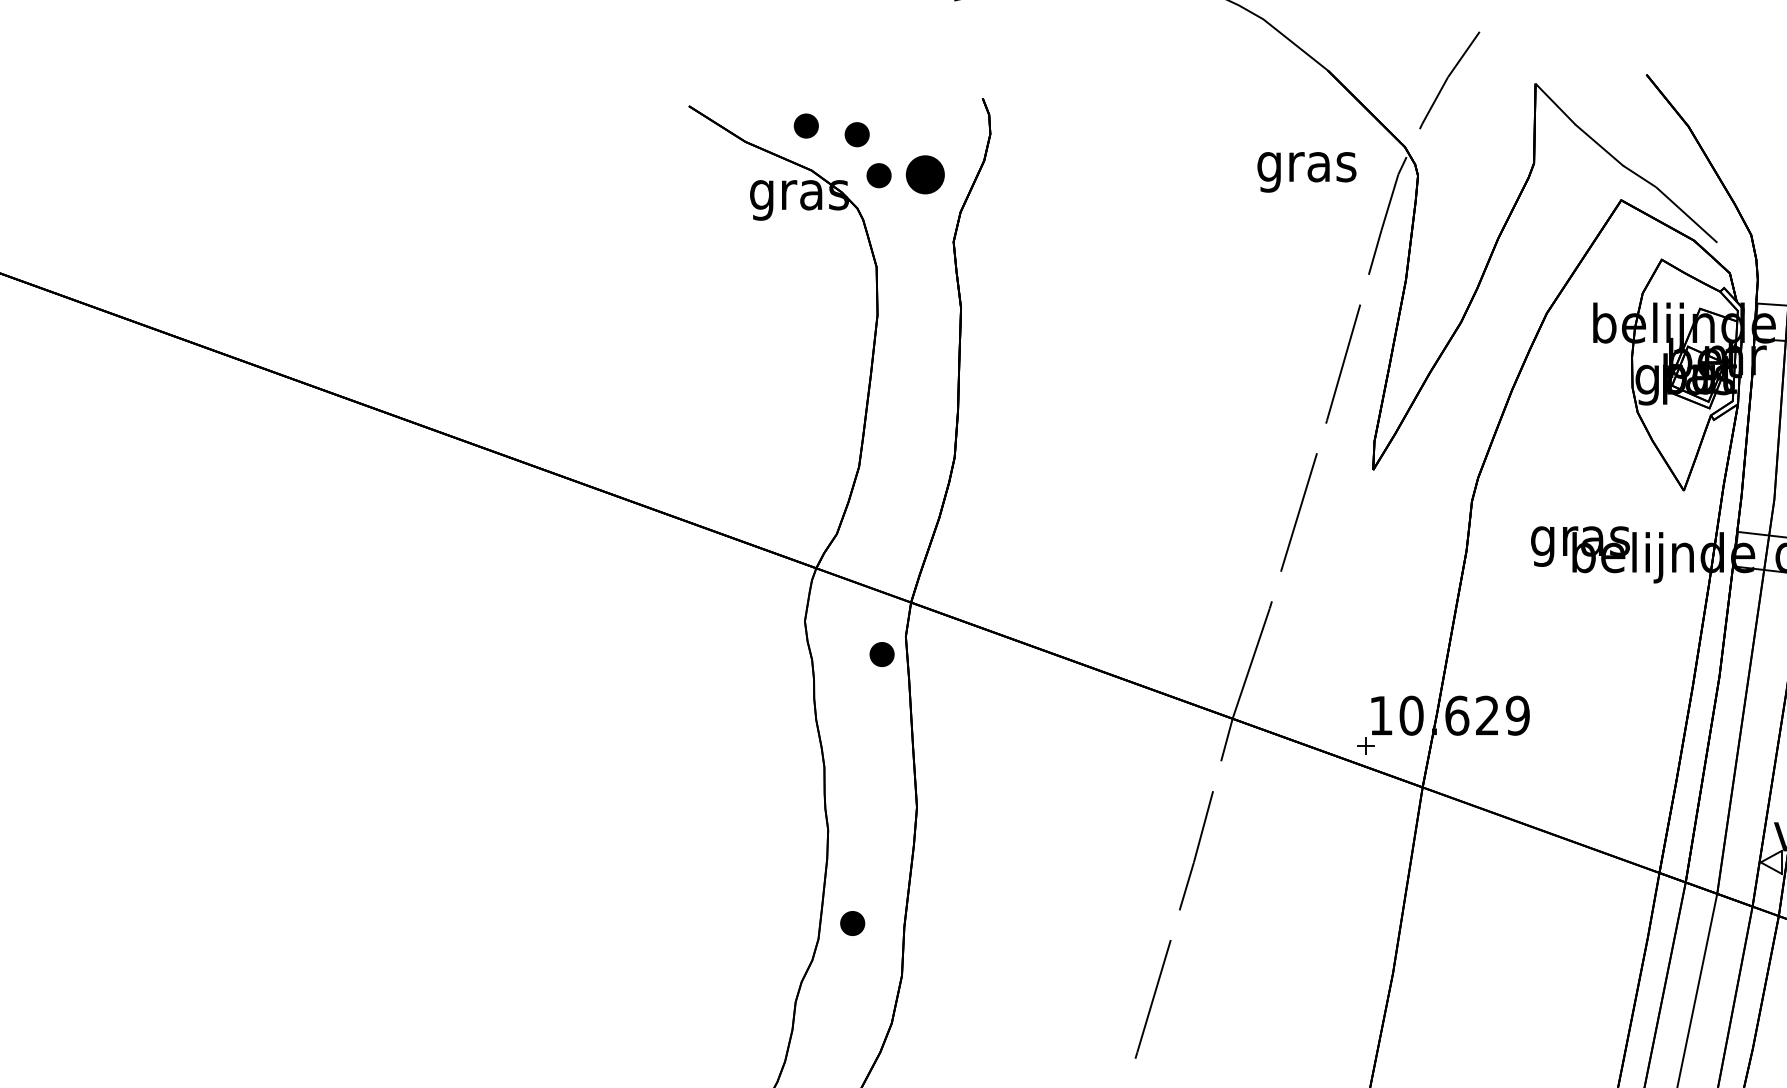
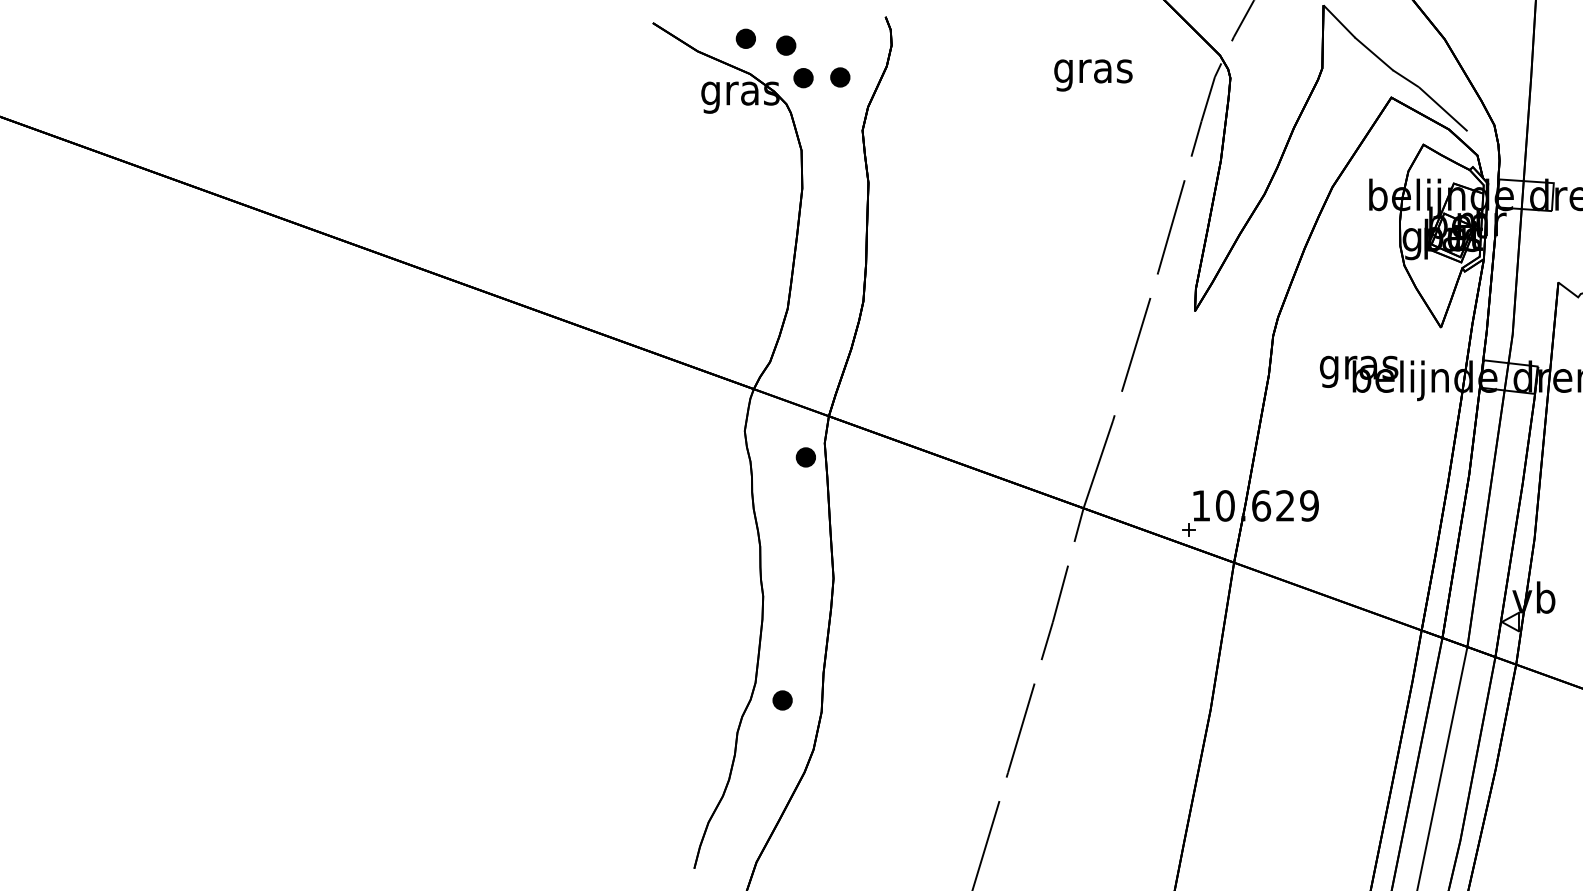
text: (1307, 172) -> (1093, 75), moved
part: (925, 174) -> (840, 77), size x0.62
part: (852, 923) -> (782, 700), moved

